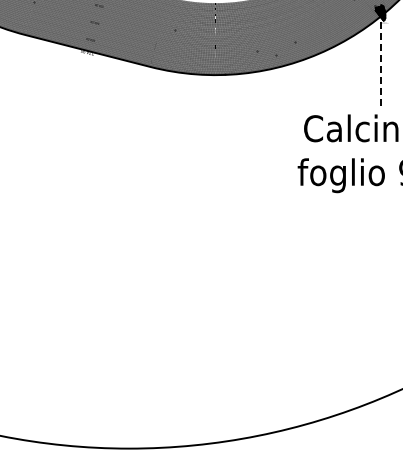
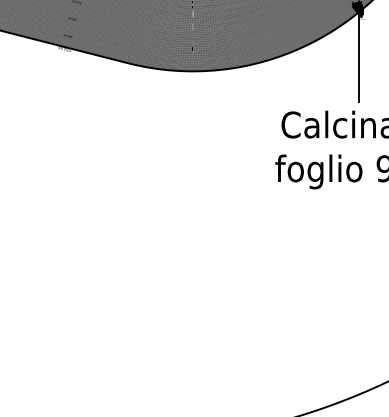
line: (381, 58) -> (359, 54), dashed -> solid

